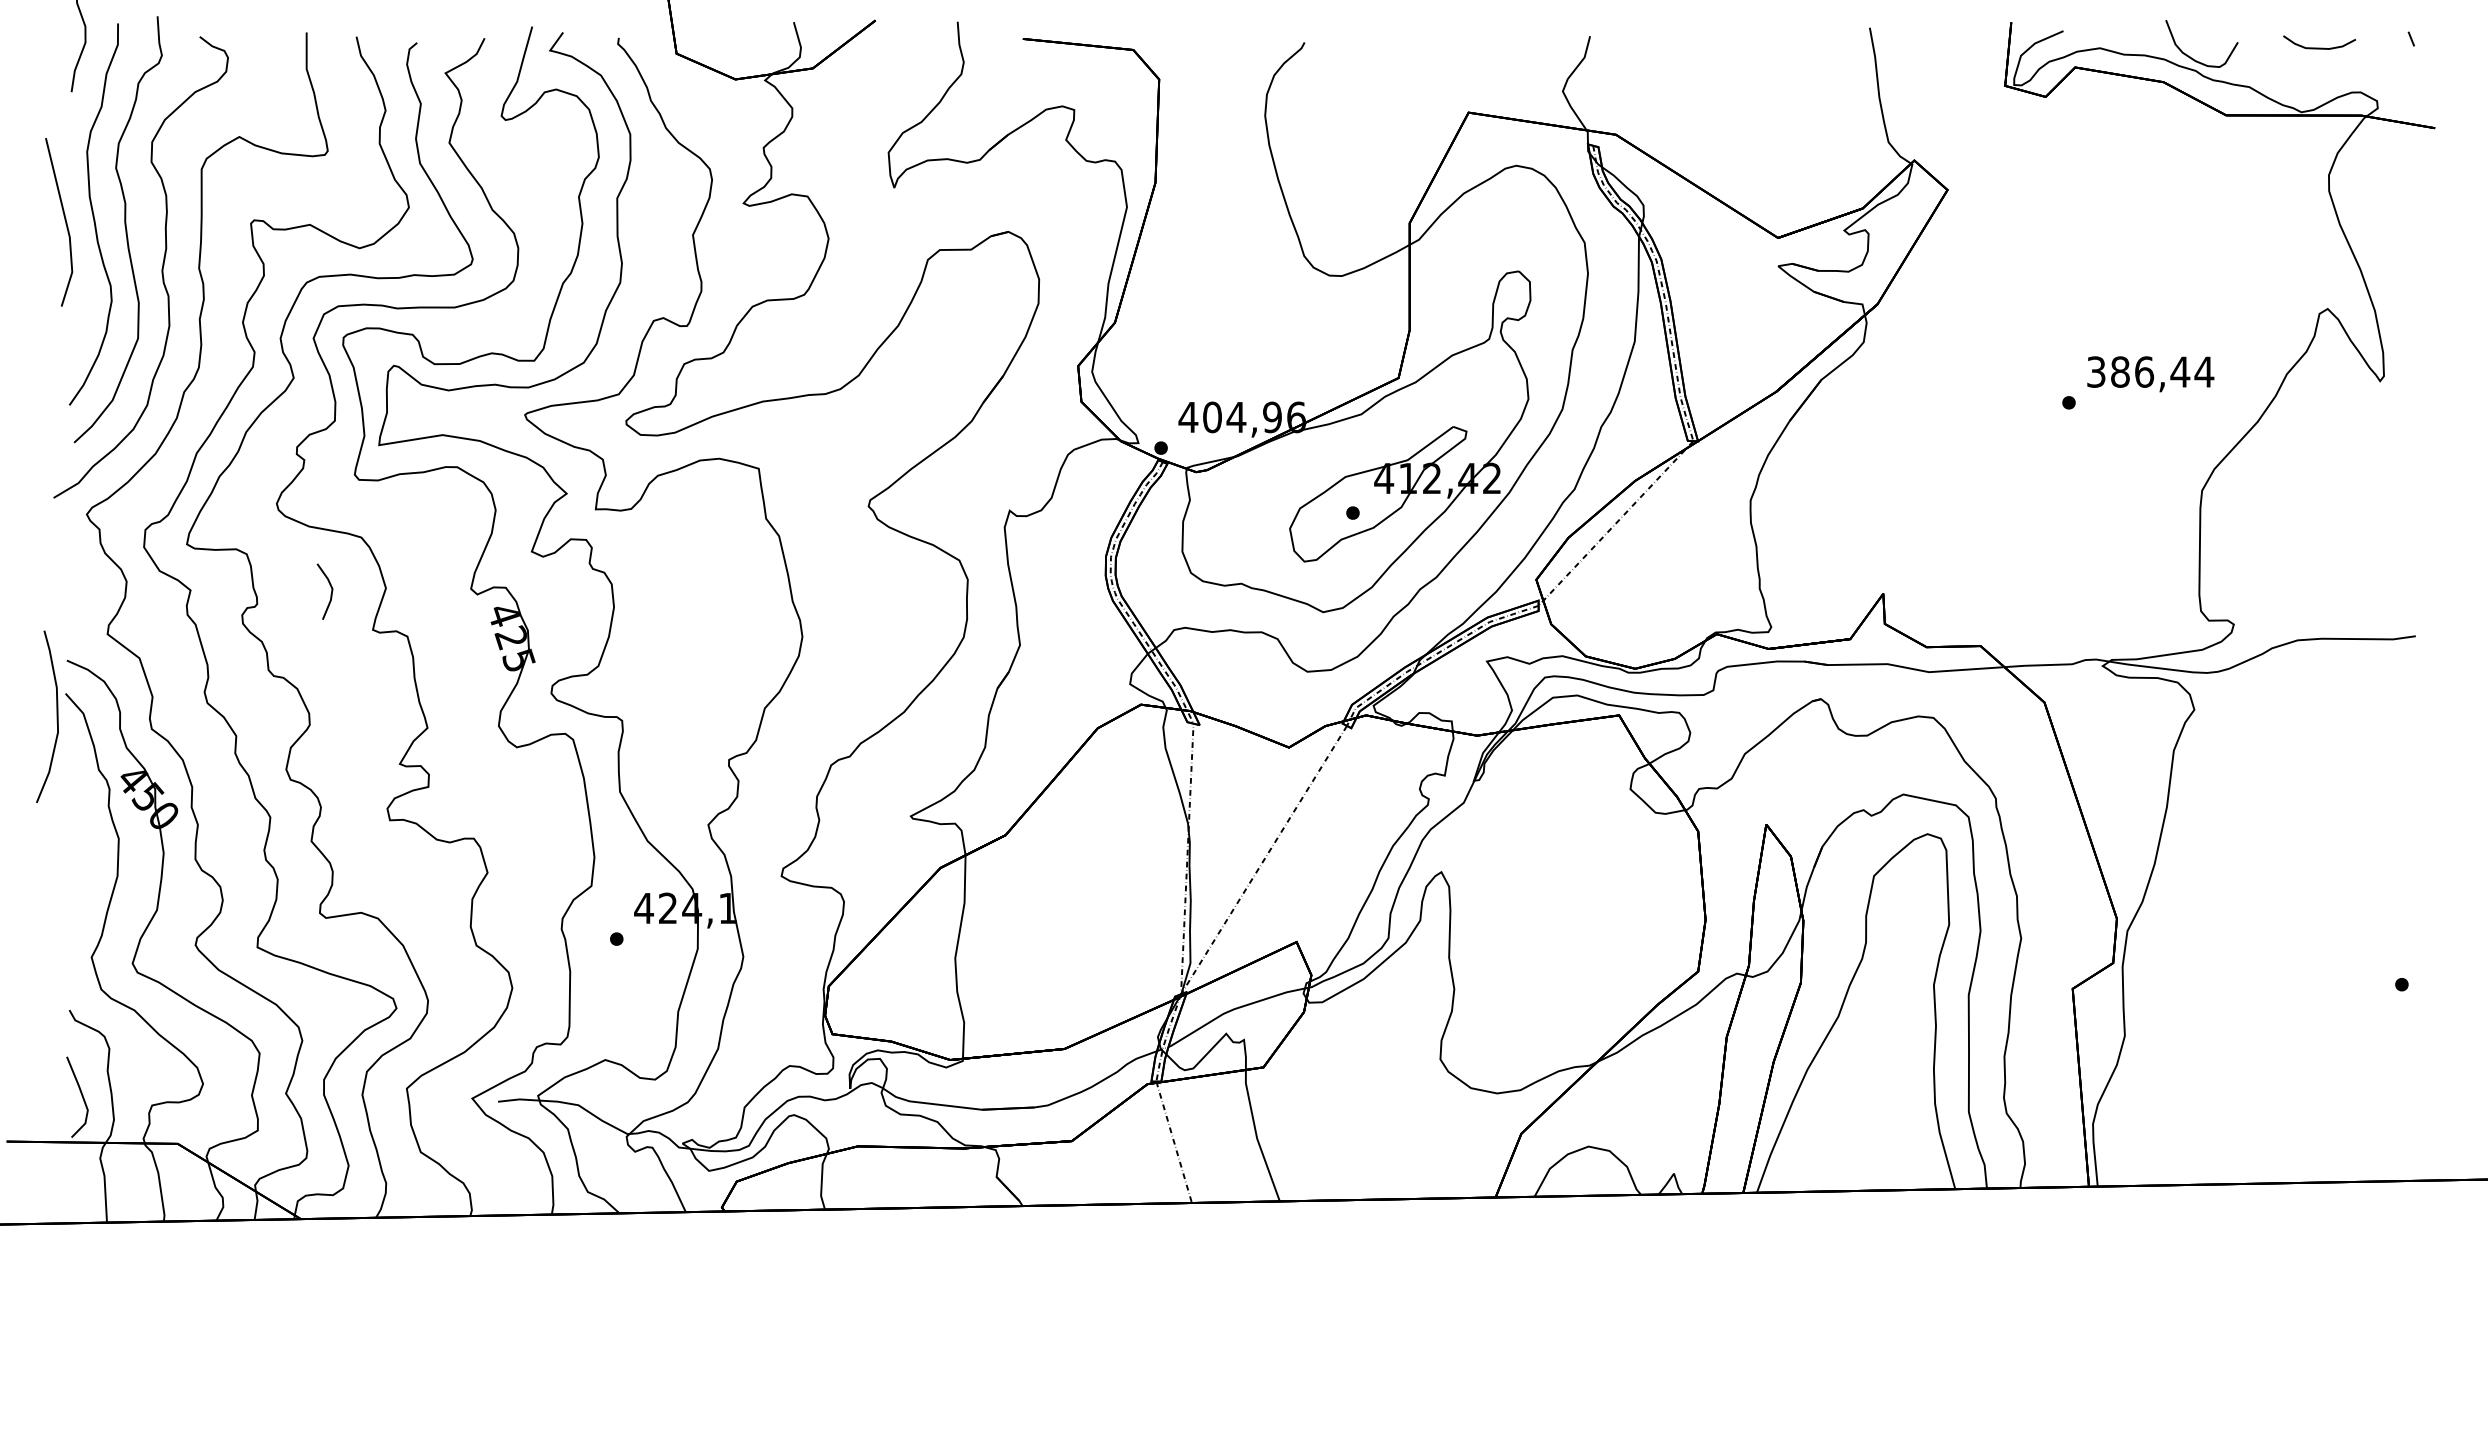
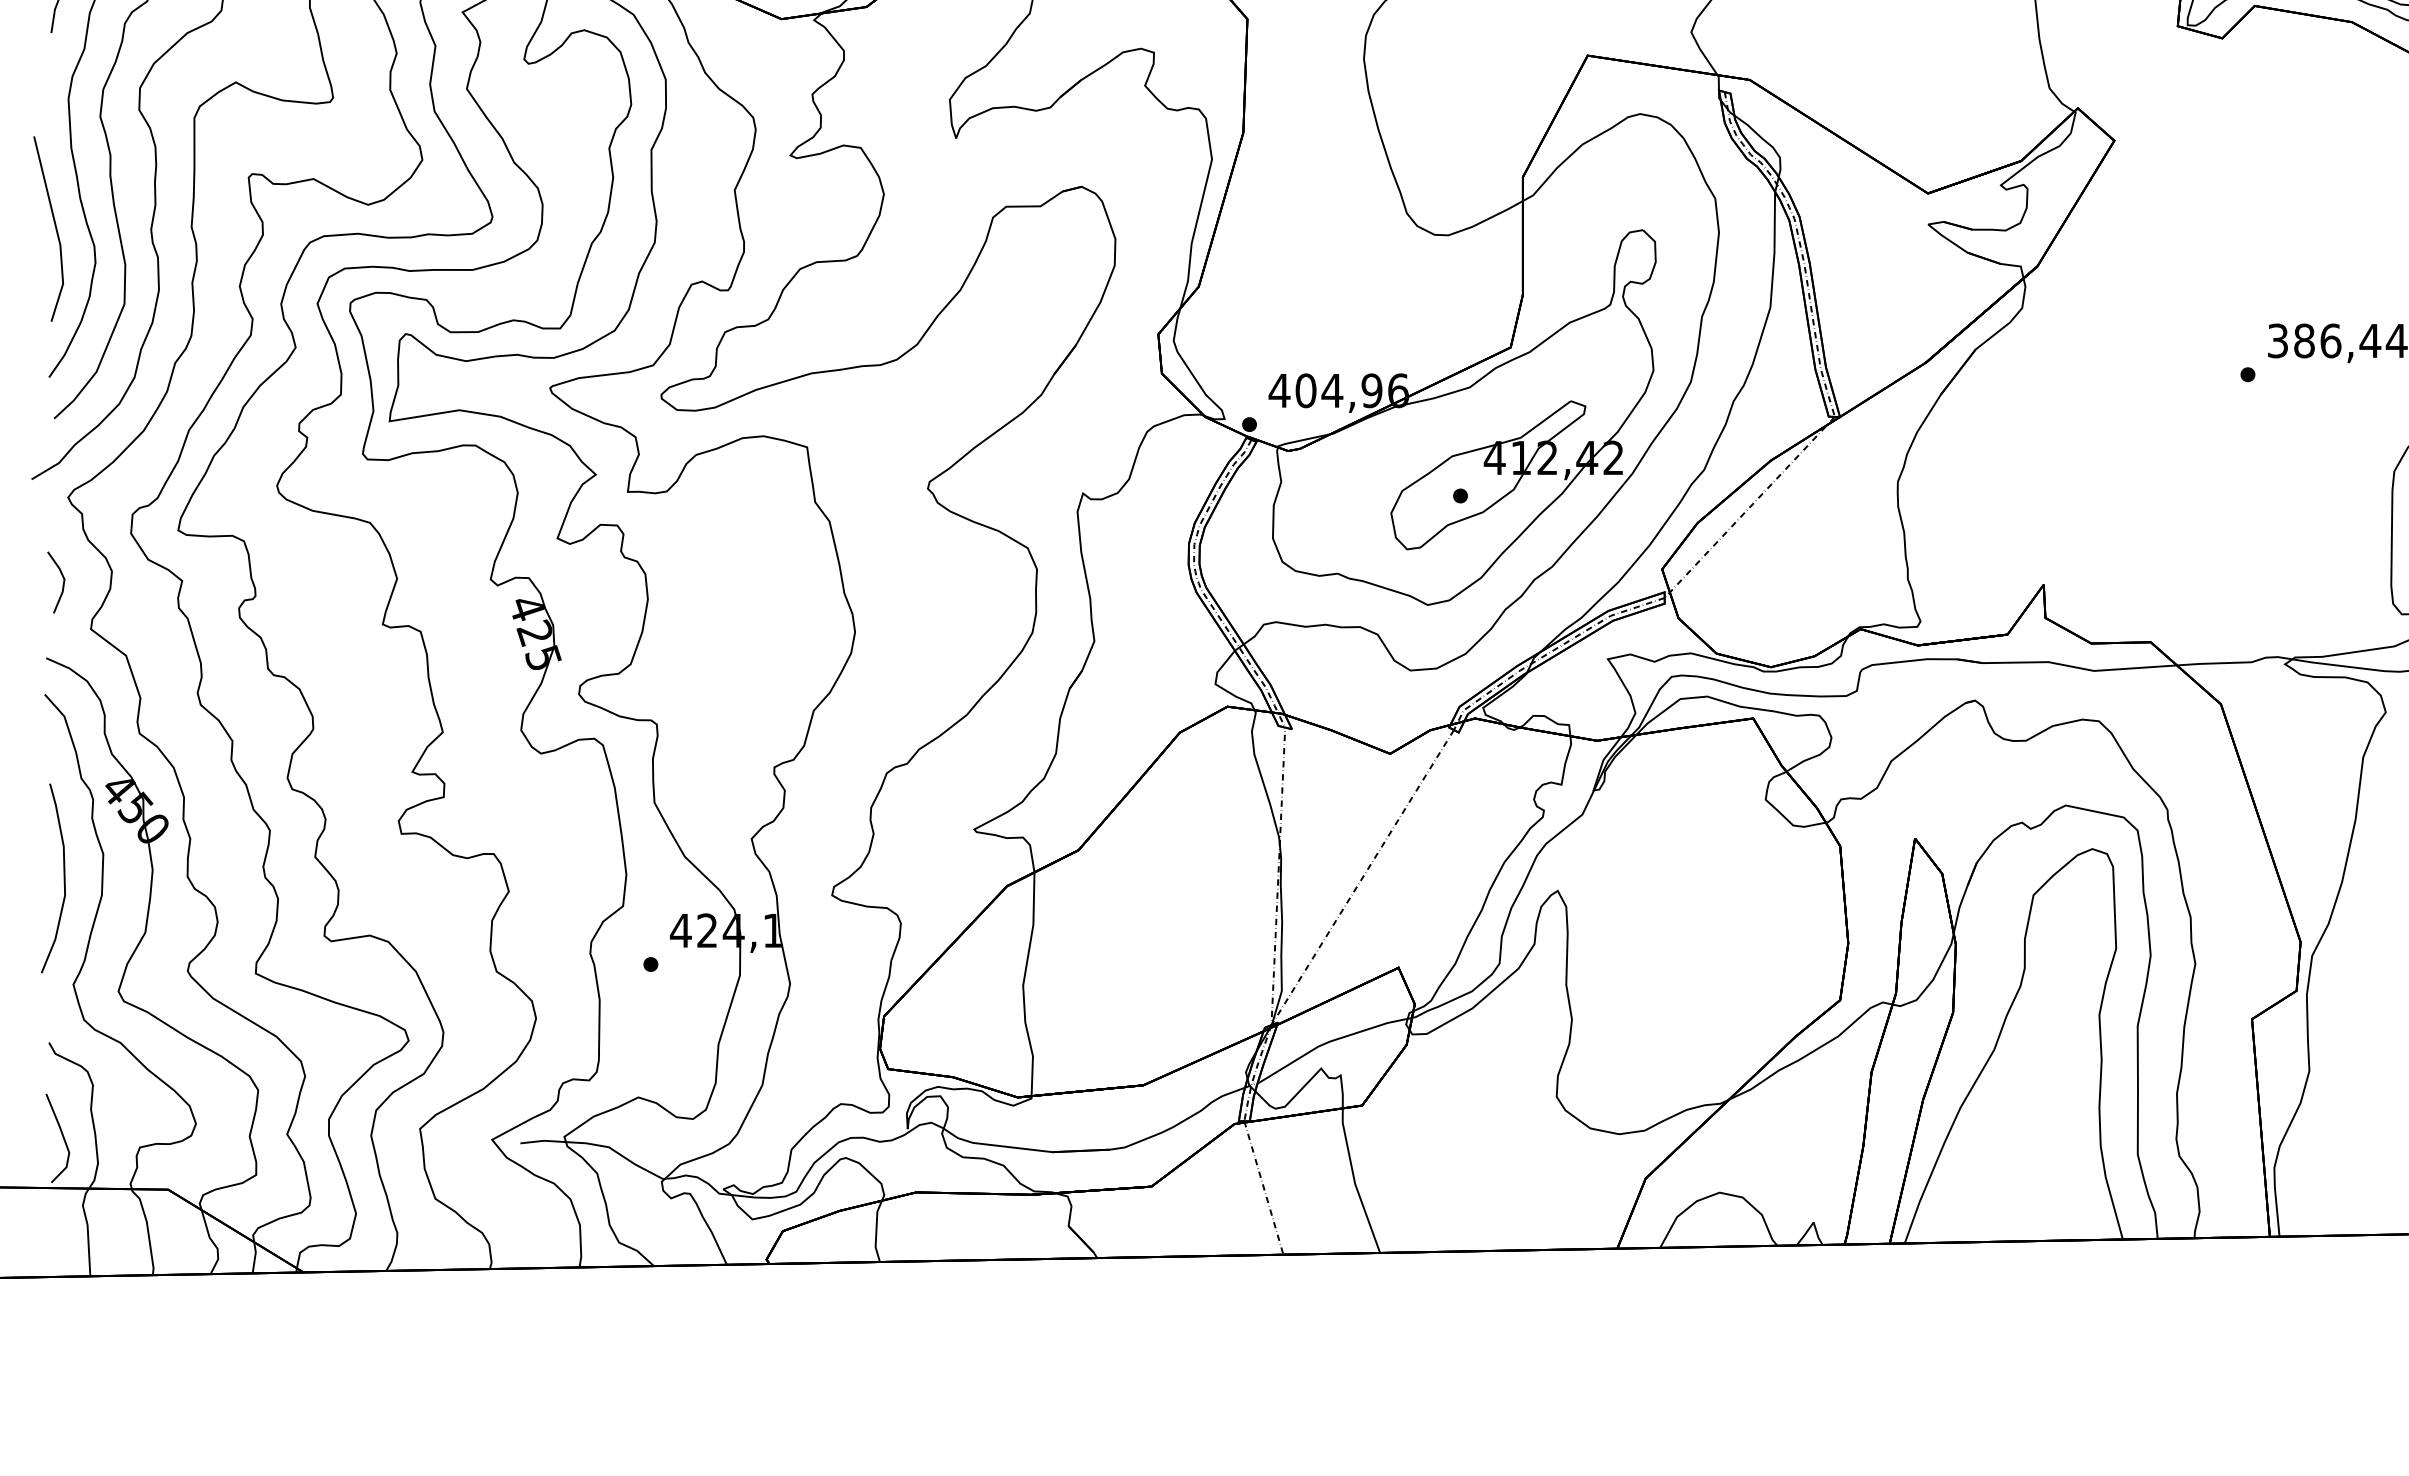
line: (64, 220) -> (54, 227), moved
line: (330, 594) -> (62, 585), moved
curve: (56, 716) -> (63, 878), moved

